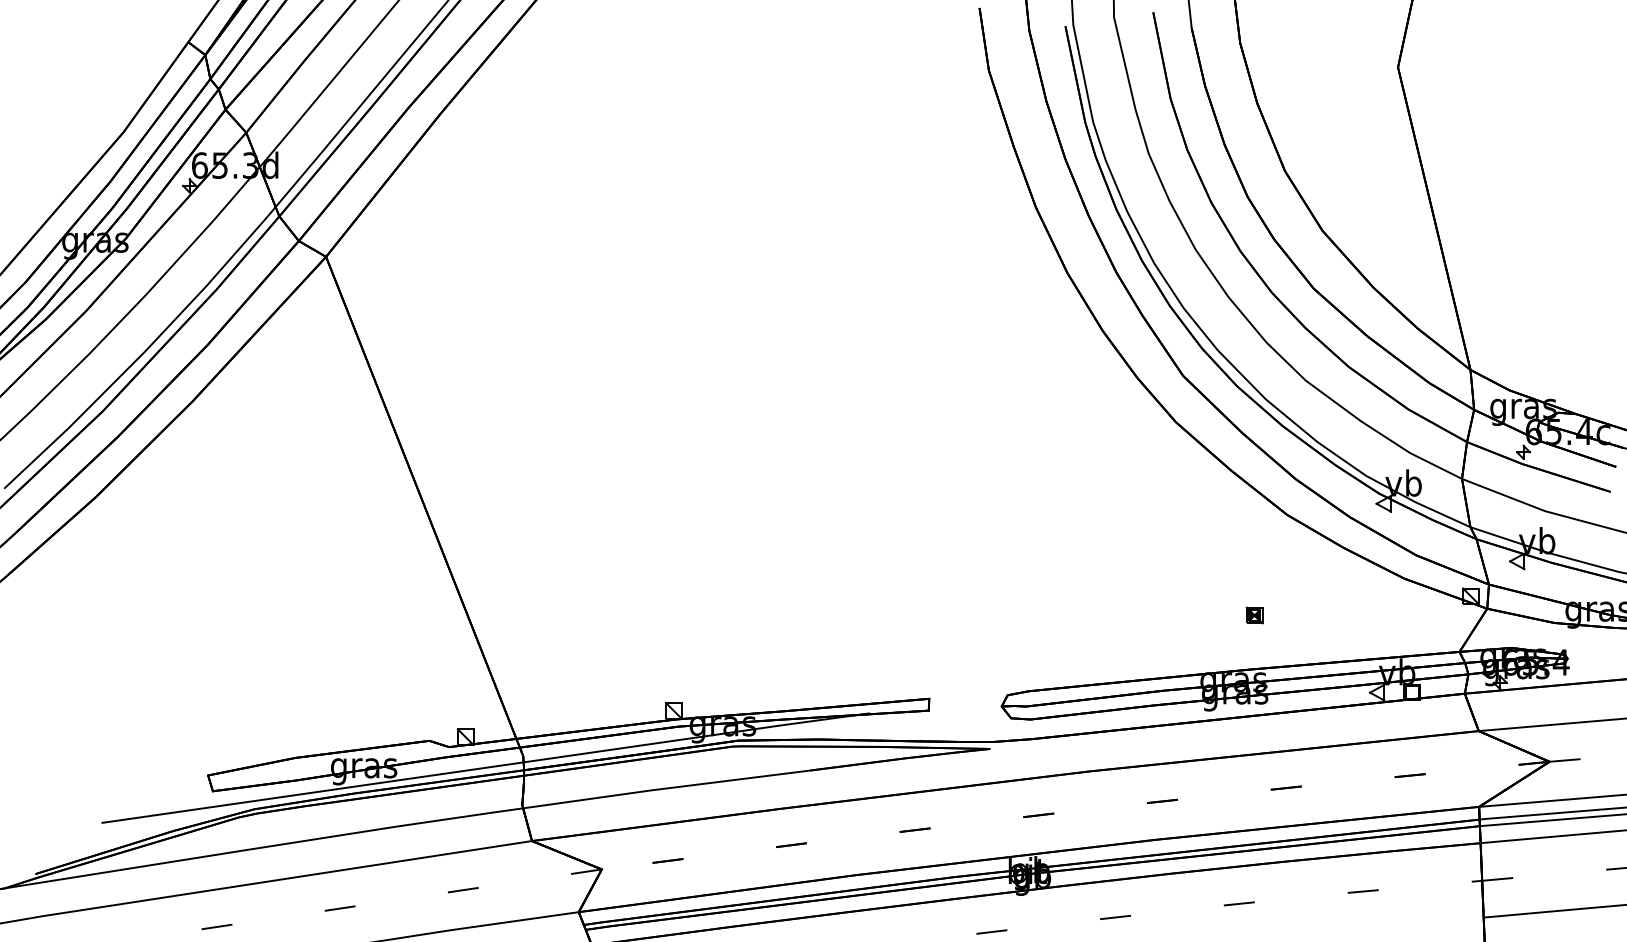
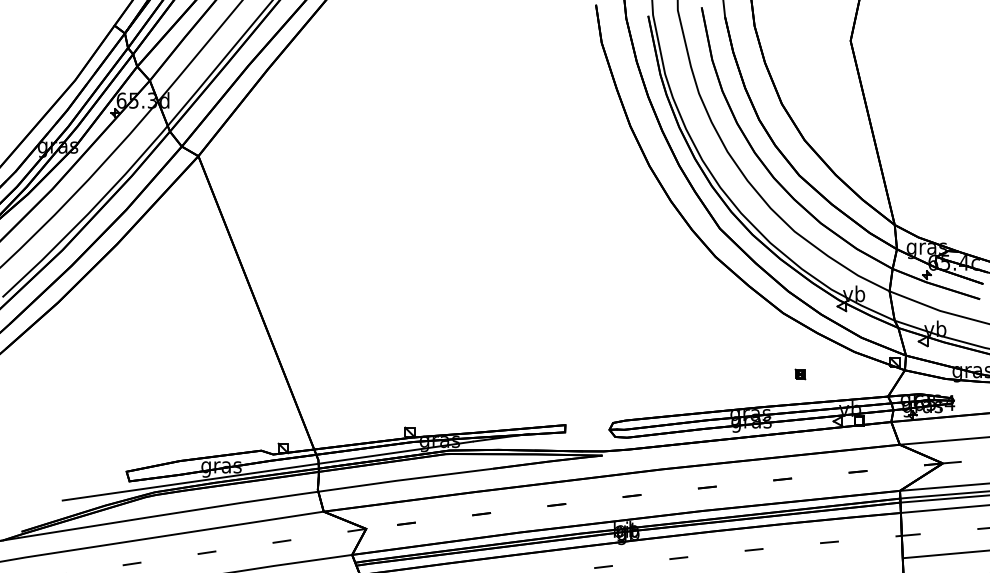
part: (1254, 615) -> (800, 374), moved

